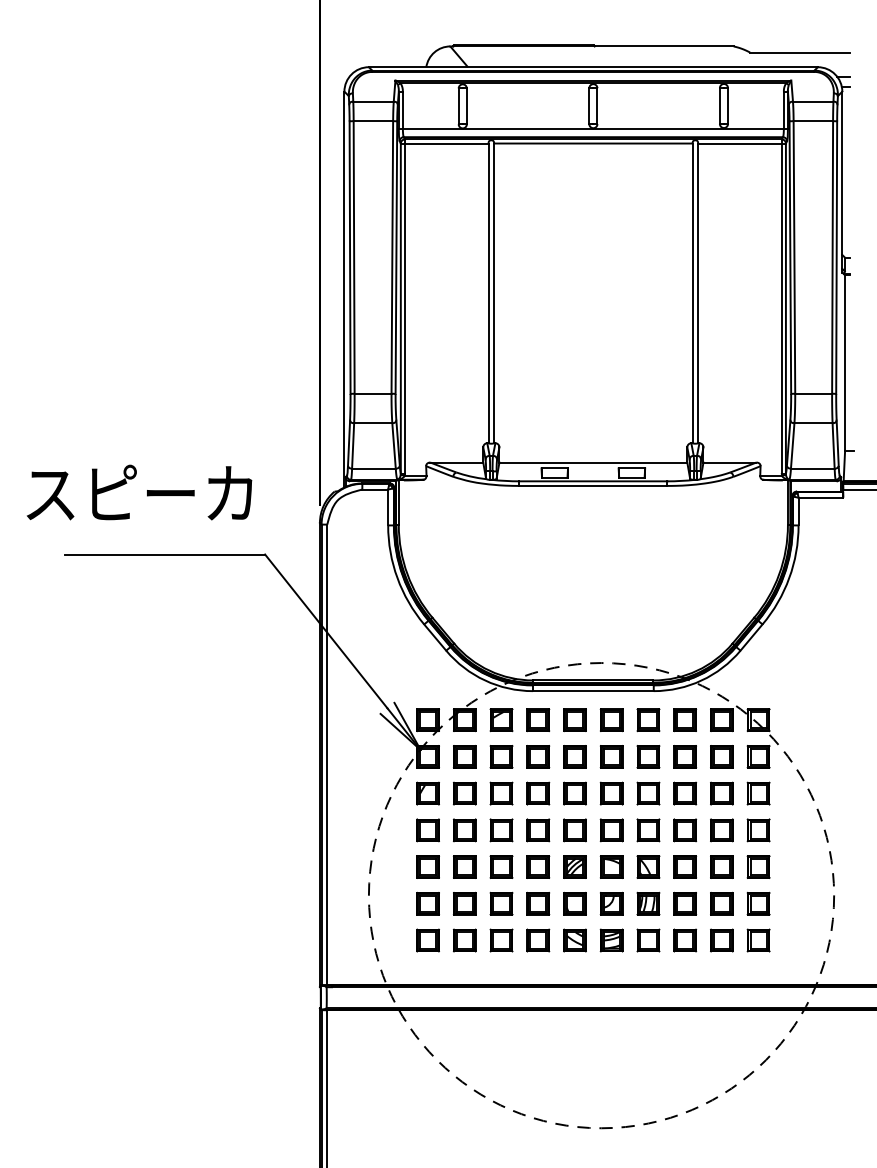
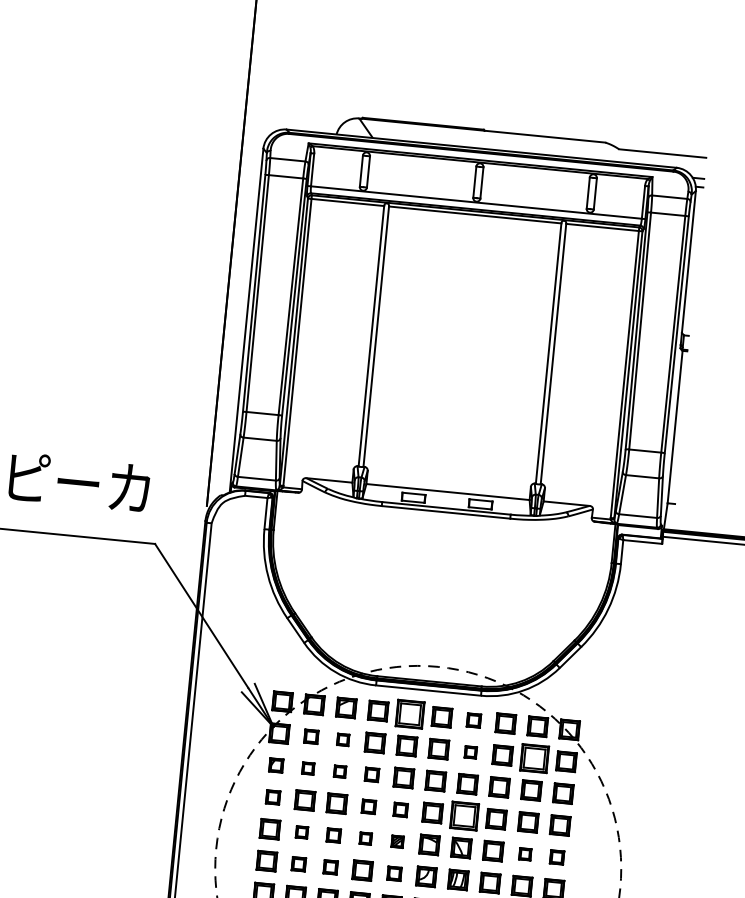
part: (574, 719) -> (409, 713), size x1.4
part: (648, 720) -> (473, 720), size x0.7
part: (464, 756) -> (311, 736), size x0.7
part: (501, 756) -> (343, 739), size x0.6
part: (648, 756) -> (470, 752), size x0.6
part: (721, 756) -> (534, 758), size x1.4
part: (427, 793) -> (275, 765), size x0.7
part: (464, 793) -> (307, 768), size x0.6
part: (501, 793) -> (340, 771), size x0.6
part: (538, 793) -> (372, 774), size x0.7
part: (427, 830) -> (272, 797), size x0.7
part: (538, 830) -> (369, 806), size x0.7
part: (574, 830) -> (400, 810), size x0.7
part: (648, 830) -> (464, 816), size x1.4
part: (464, 866) -> (301, 831), size x0.6
part: (501, 866) -> (333, 835), size x0.7
part: (538, 866) -> (365, 838), size x0.6
part: (574, 866) -> (397, 841), size x0.6
part: (721, 866) -> (524, 853), size x0.6
part: (758, 866) -> (557, 856), size x0.7
part: (464, 903) -> (298, 864), size x0.7
part: (501, 903) -> (330, 867), size x0.7
part: (574, 903) -> (394, 873), size x0.7

